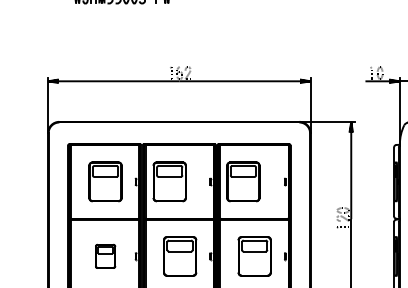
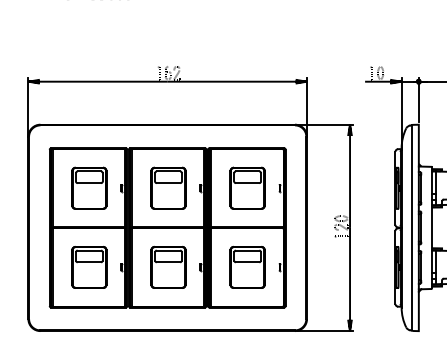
part: (169, 181) -> (168, 187), moved
part: (243, 181) -> (247, 187), moved
part: (105, 256) -> (89, 267), size x1.67

